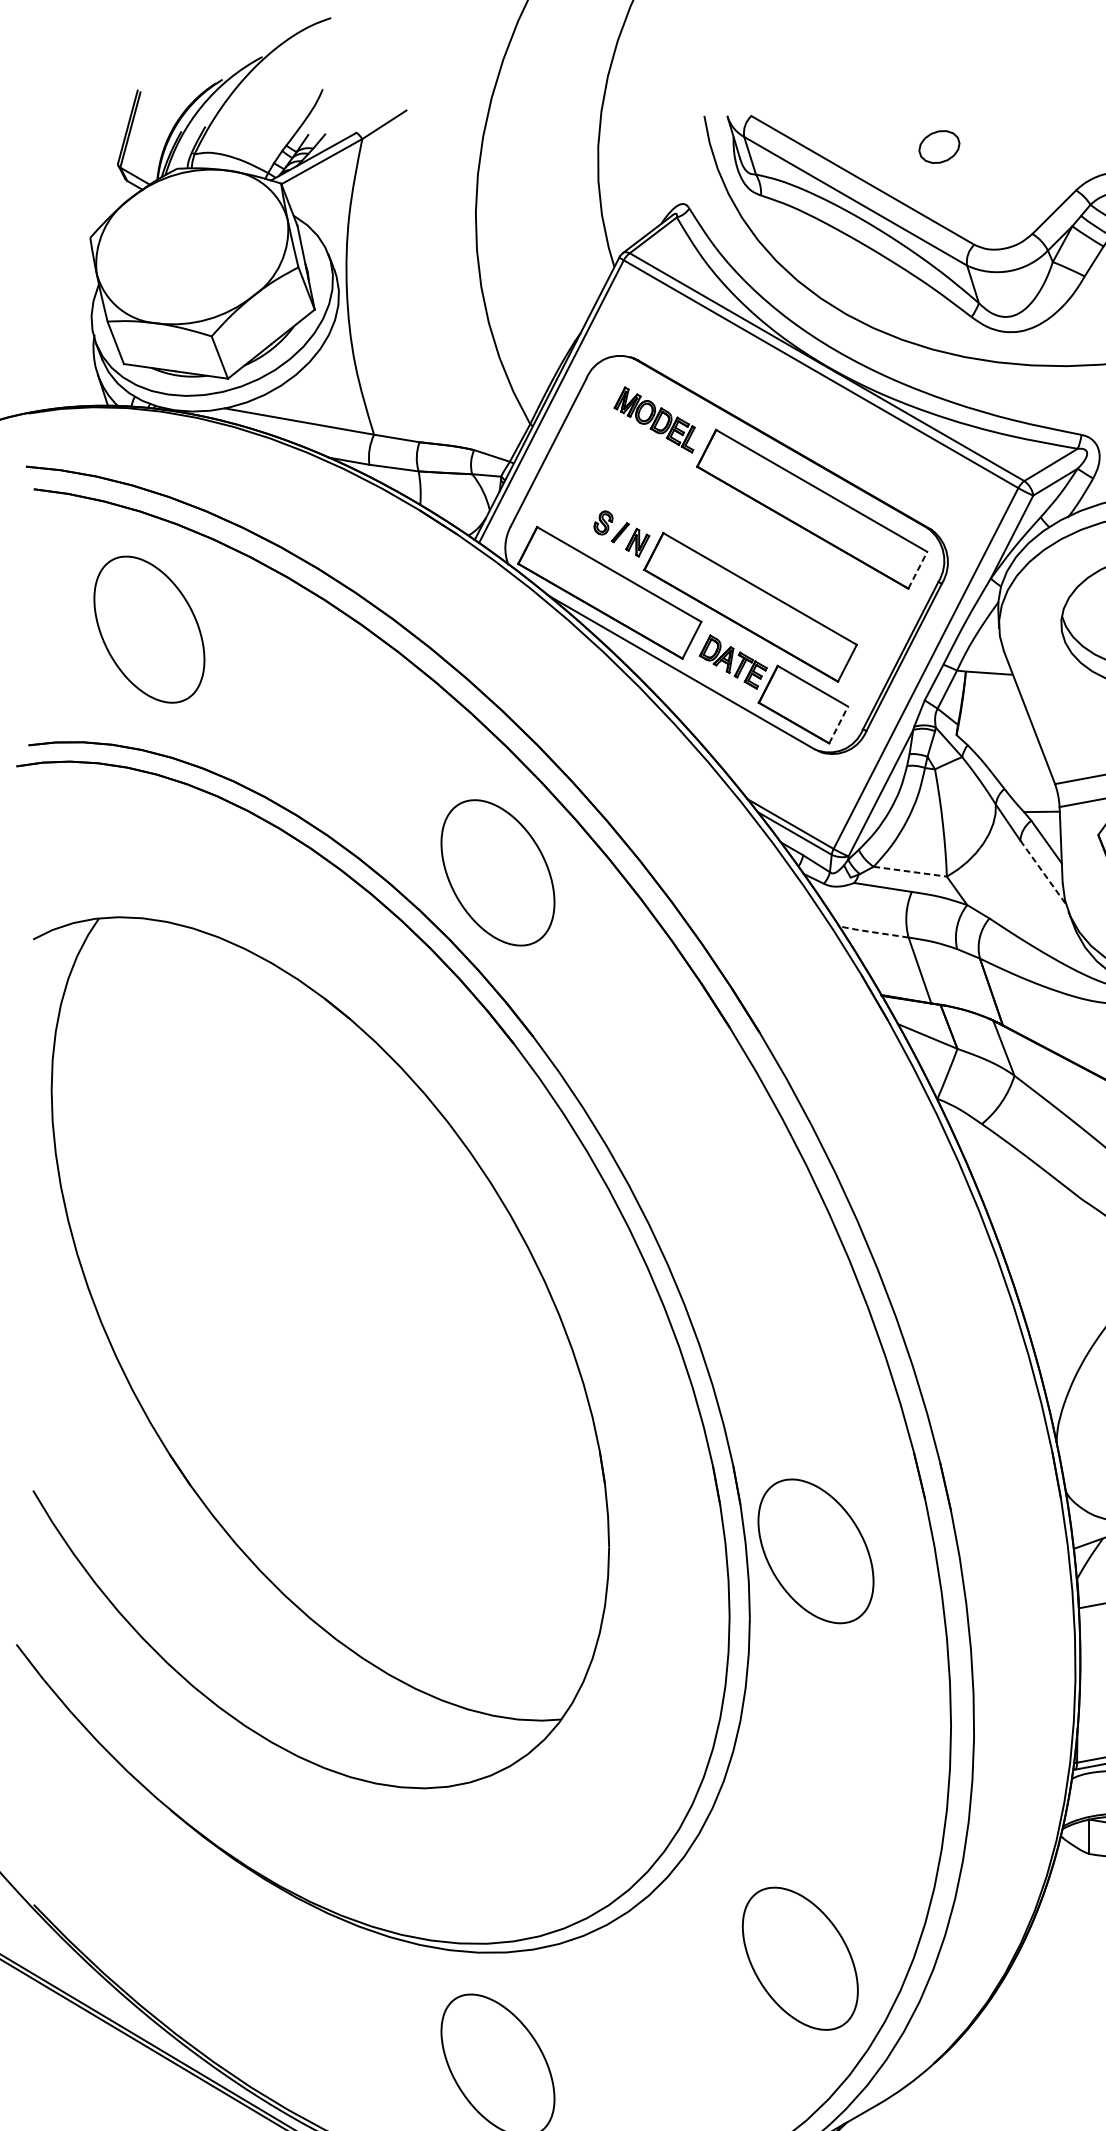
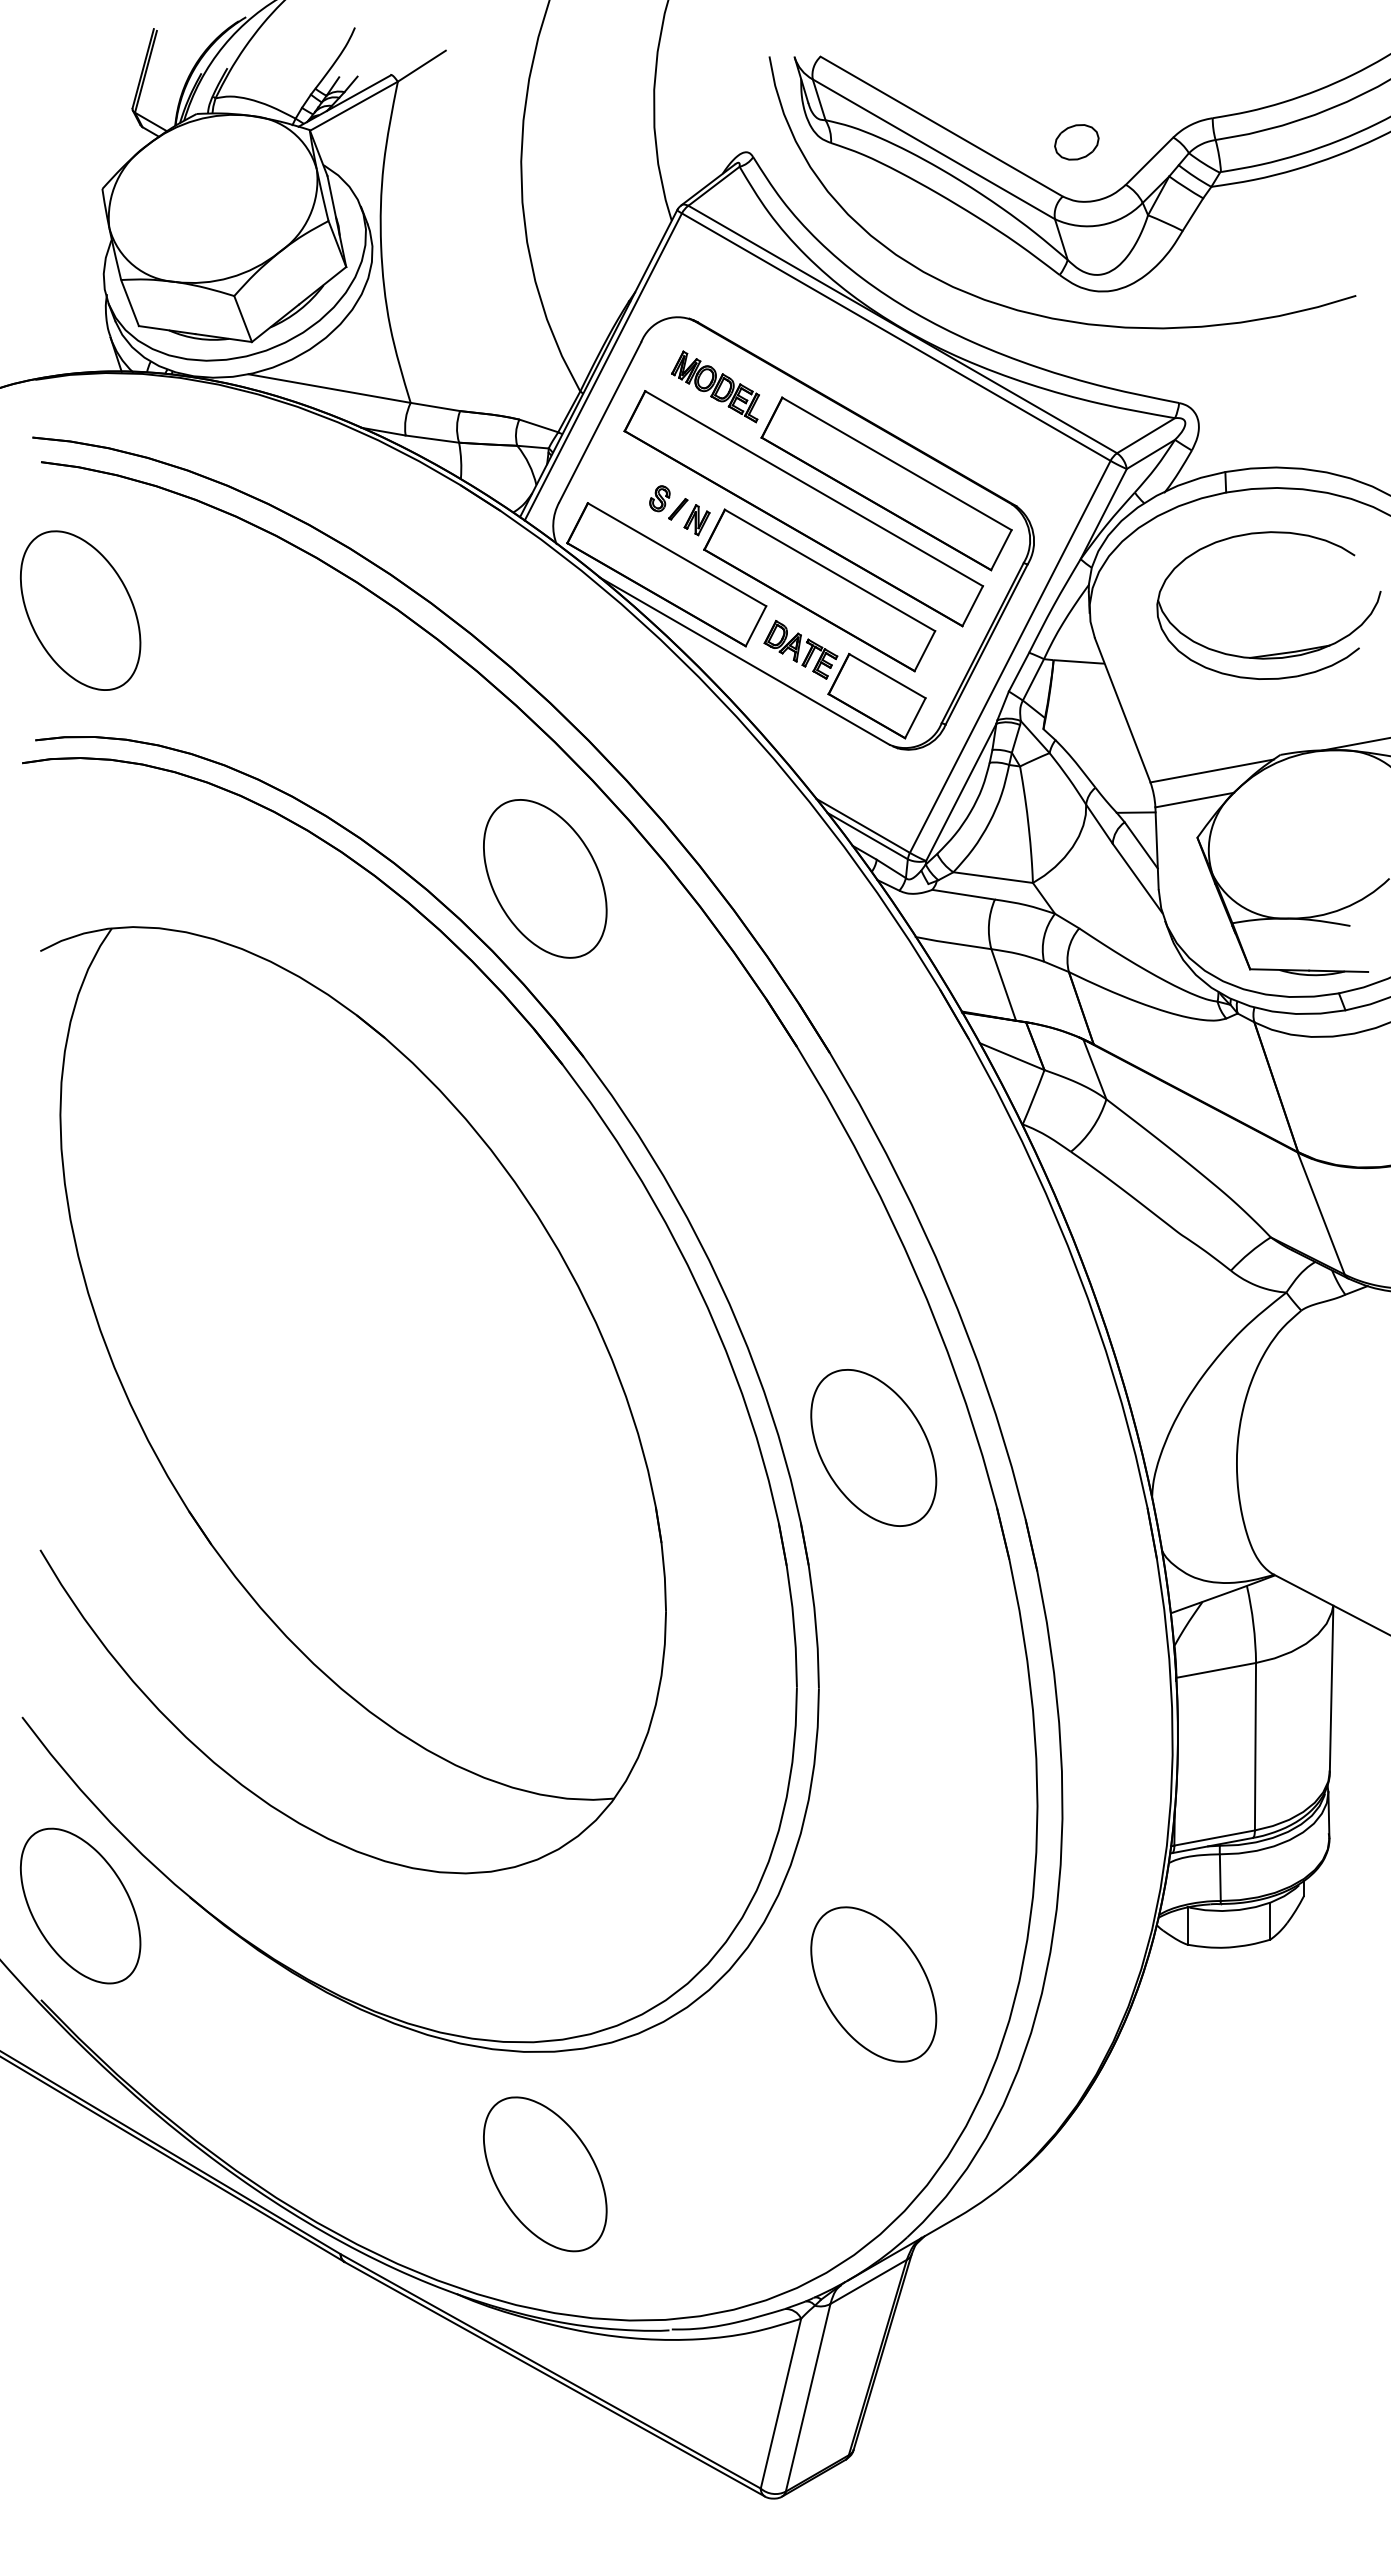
part: (939, 147) -> (1076, 142), moved
part: (735, 531) -> (803, 508), added
line: (917, 569) -> (1001, 549), dashed -> solid
part: (149, 629) -> (80, 610), moved
line: (838, 724) -> (915, 717), dashed -> solid
line: (910, 871) -> (993, 877), dashed -> solid
line: (1043, 872) -> (1137, 878), dashed -> solid
line: (872, 932) -> (952, 943), dashed -> solid
part: (815, 1550) -> (873, 1447), moved
part: (70, 1817) -> (80, 1905), added
part: (800, 1958) -> (873, 1984), moved

